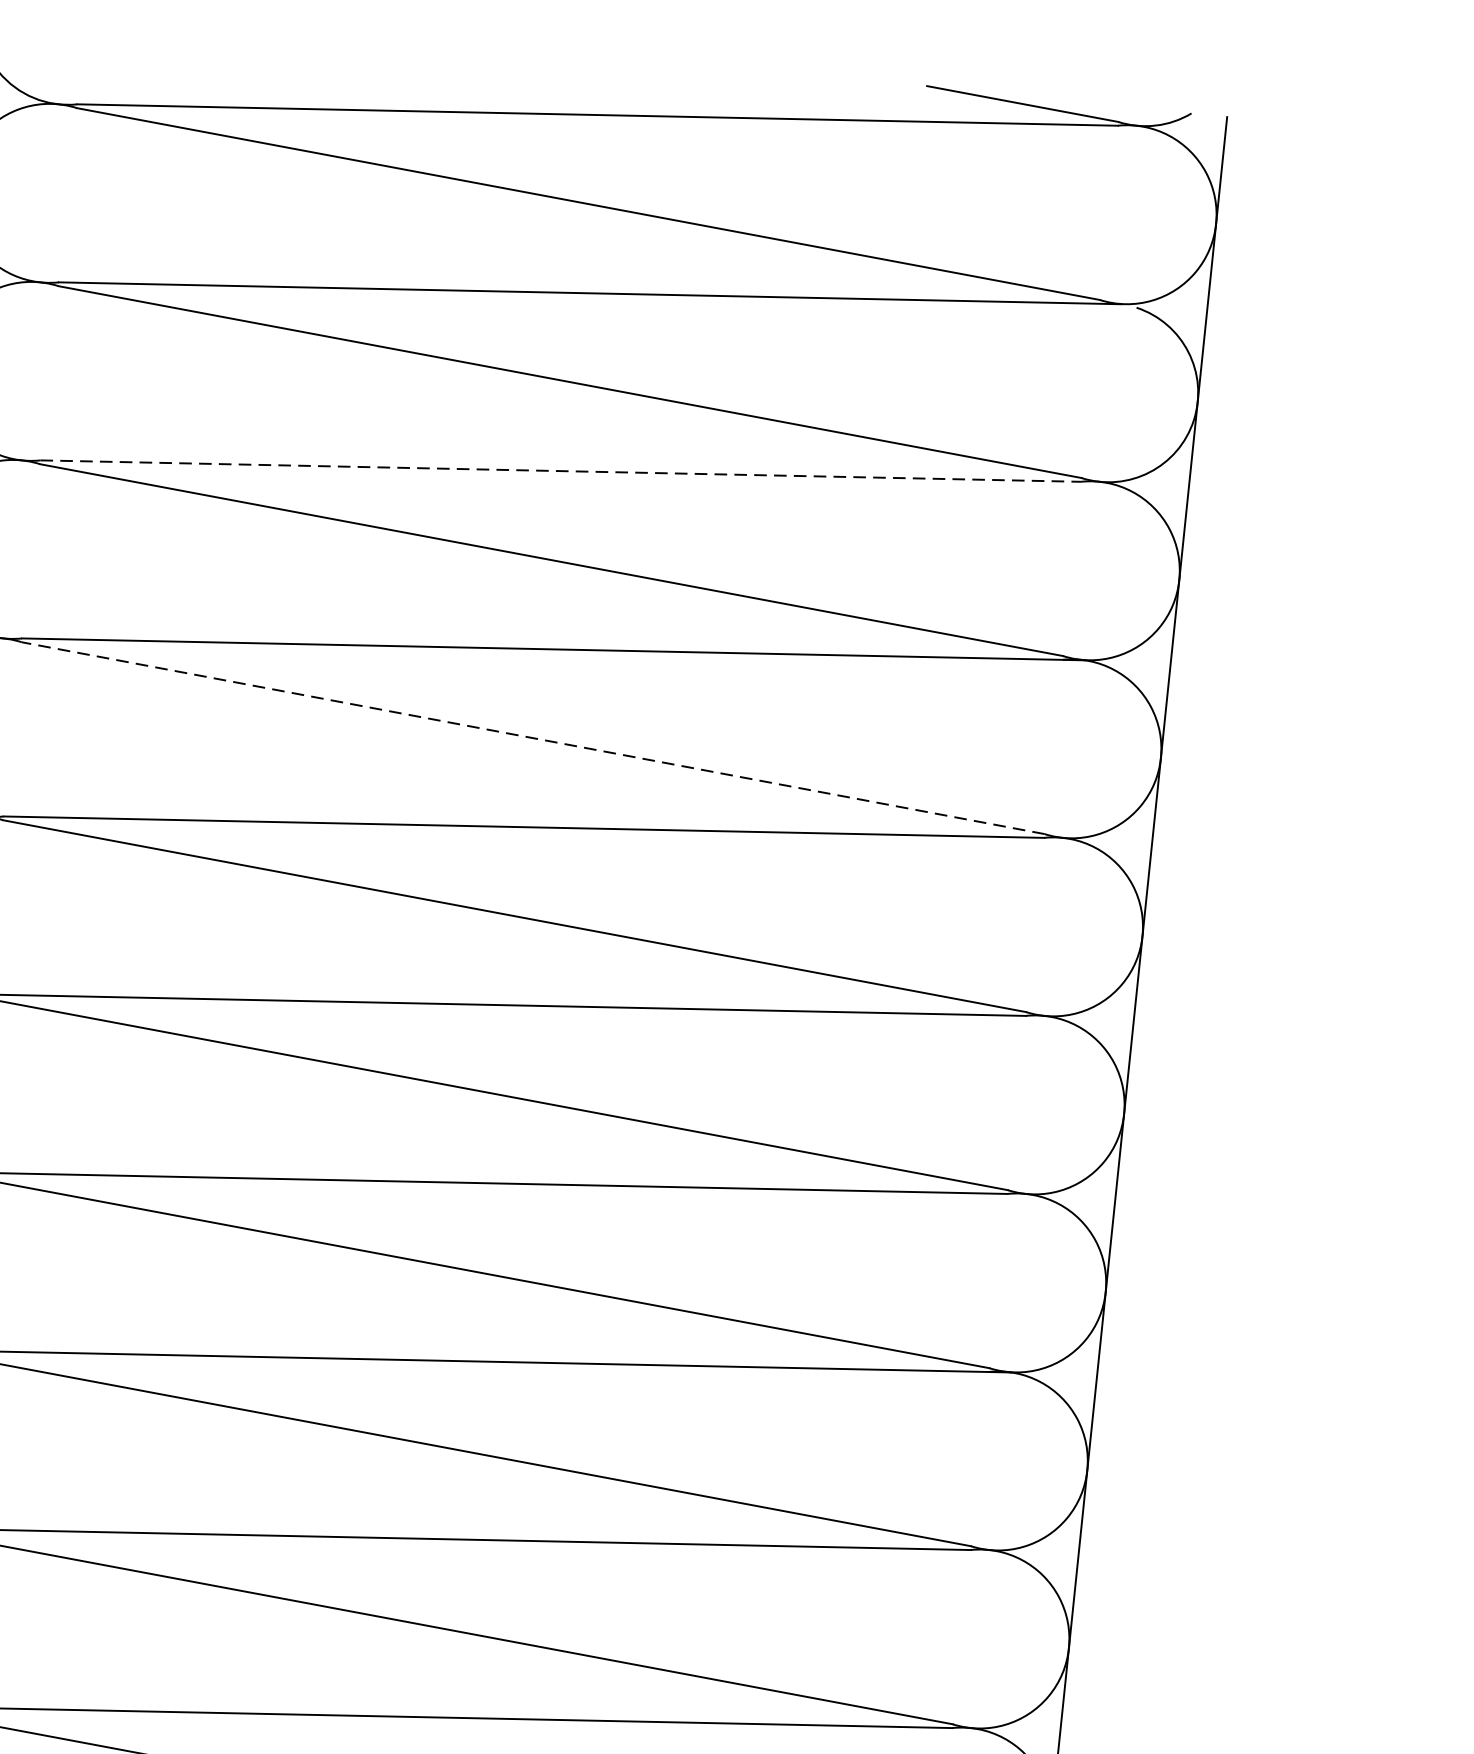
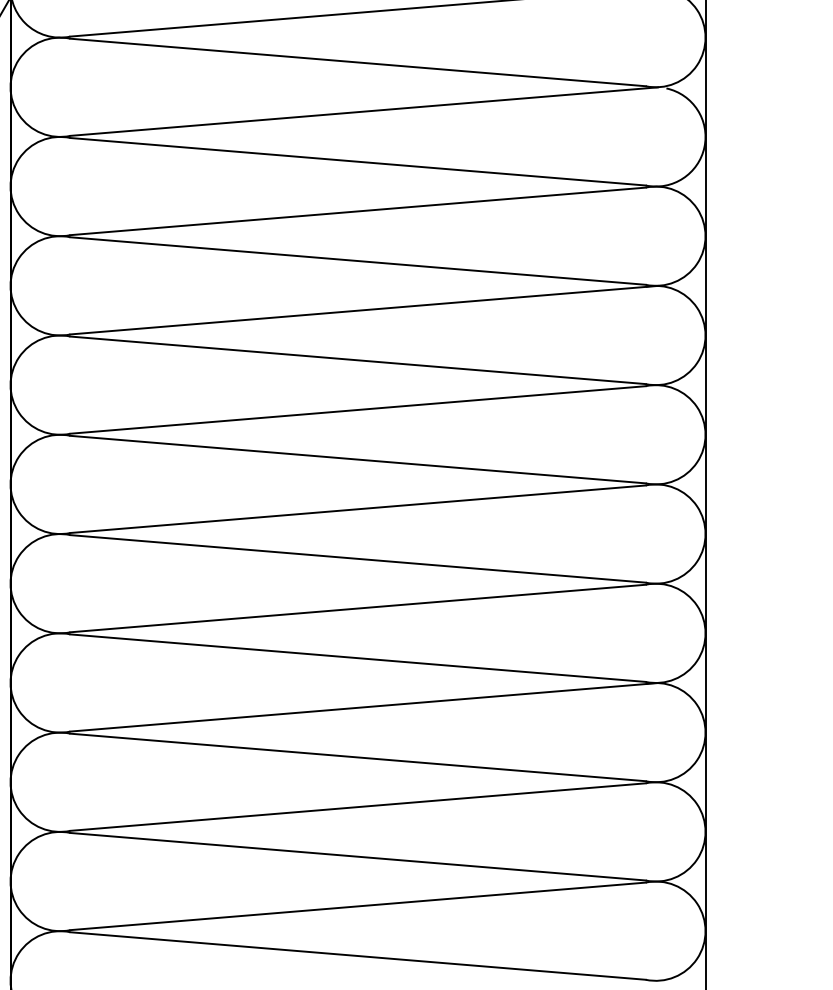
line: (561, 471) -> (358, 211), dashed -> solid
line: (533, 738) -> (358, 360), dashed -> solid

